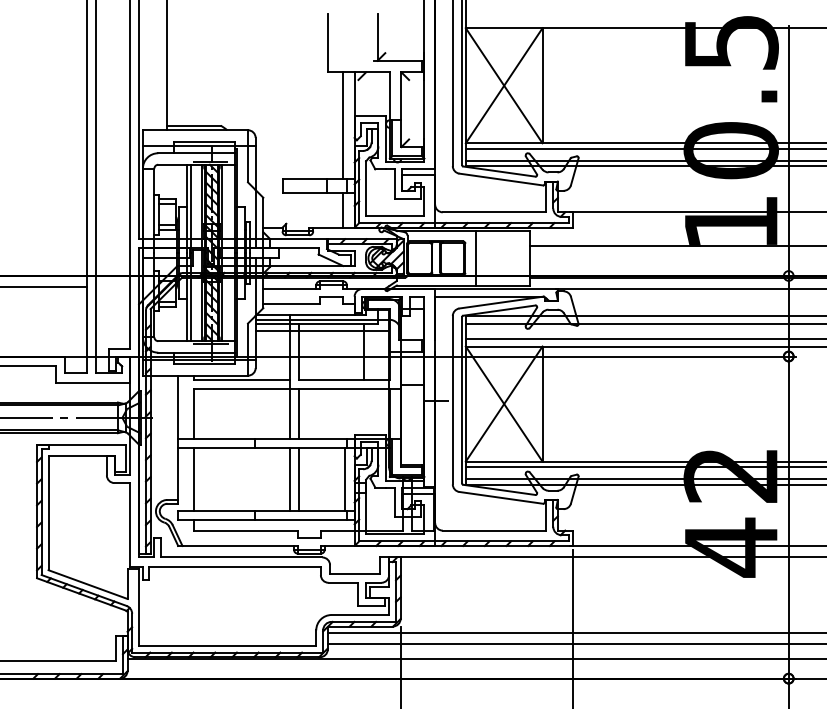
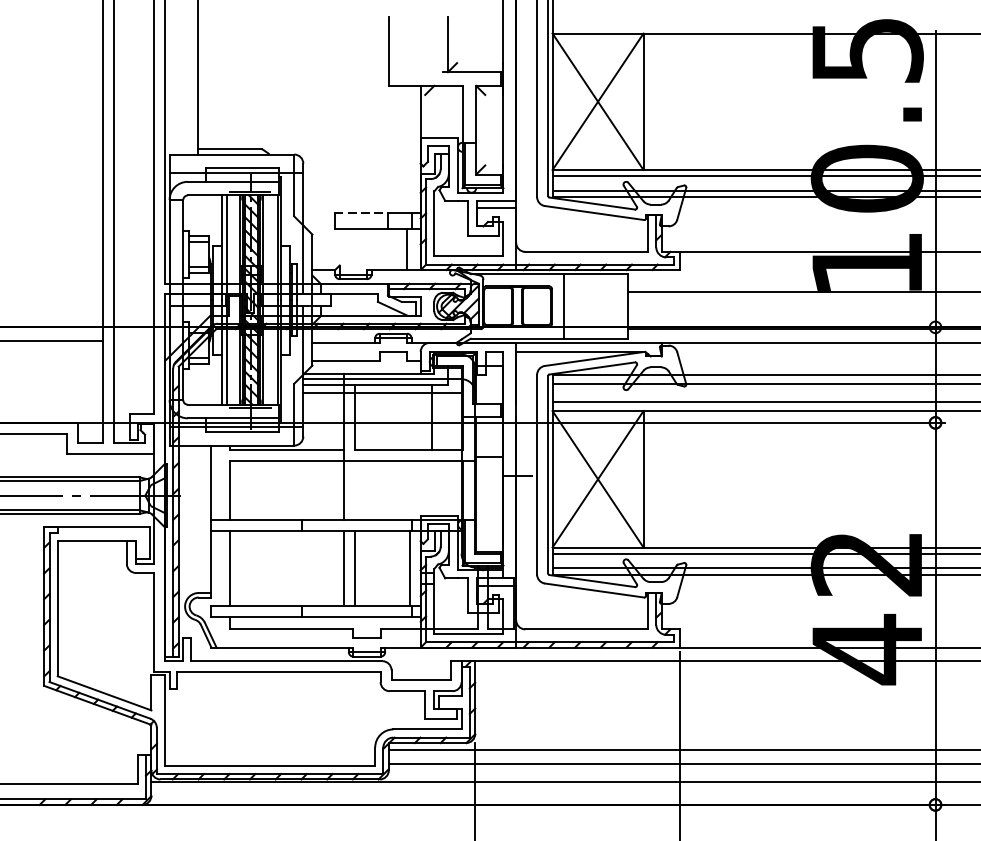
line: (343, 125) -> (407, 148), removed
line: (305, 179) -> (362, 212), solid -> dashed
line: (299, 413) -> (355, 490), removed

